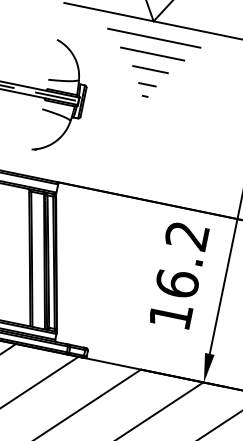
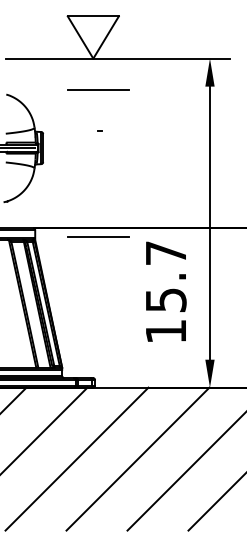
line: (154, 38) -> (97, 74), removed
line: (150, 69) -> (99, 104), removed
line: (147, 83) -> (99, 118), removed
line: (121, 204) -> (98, 236), added
text: (181, 259) -> (165, 276), 16.2 -> 15.7

